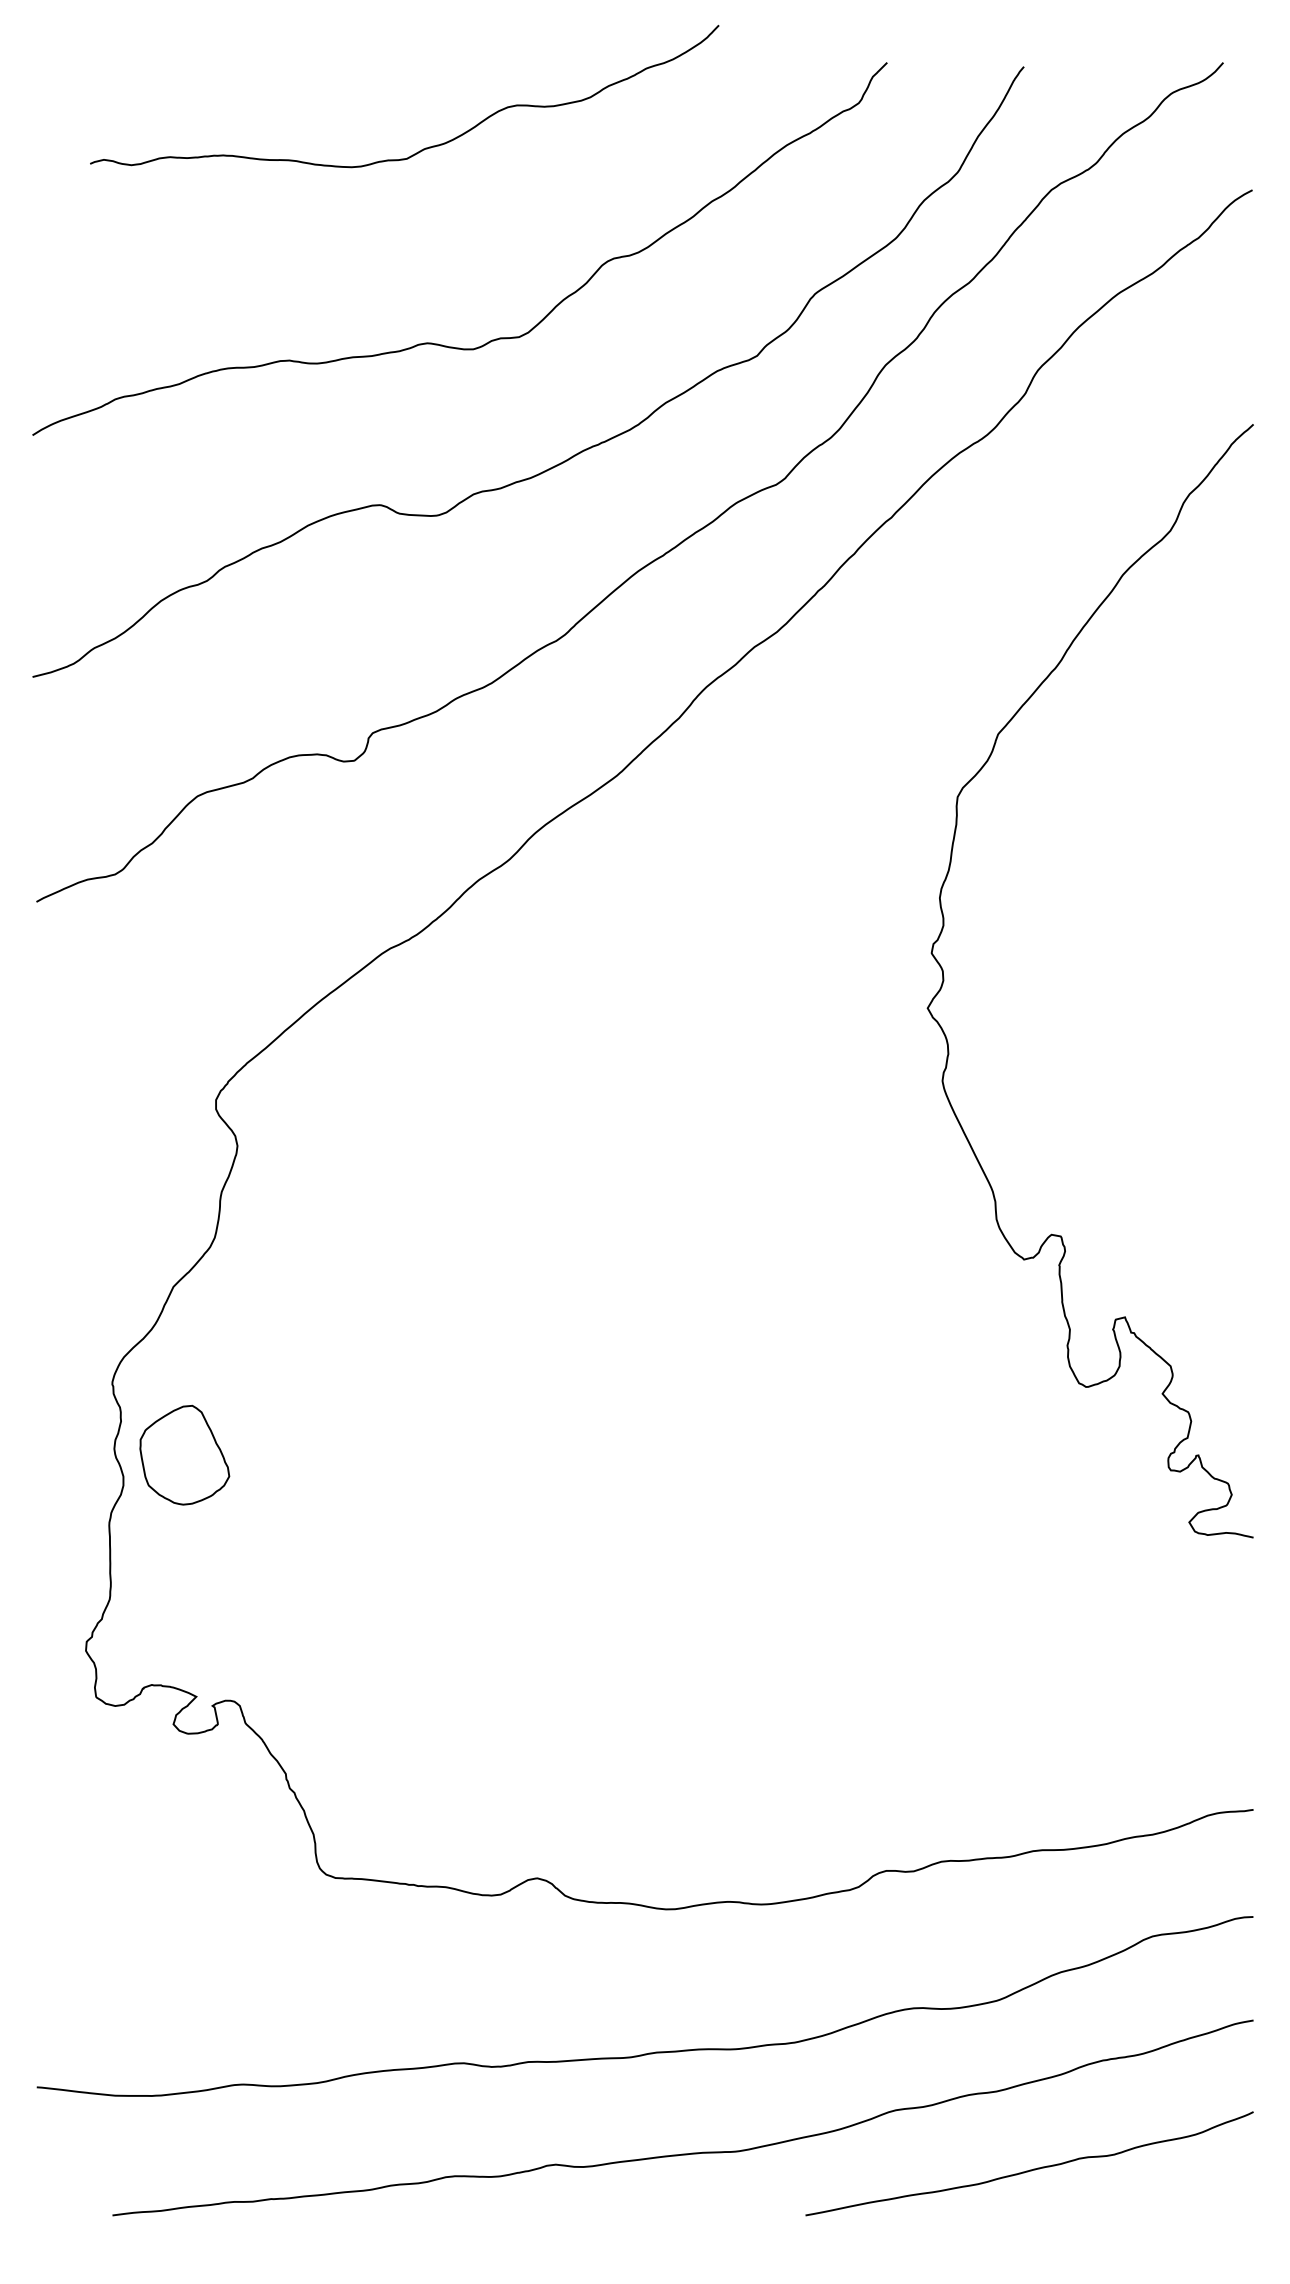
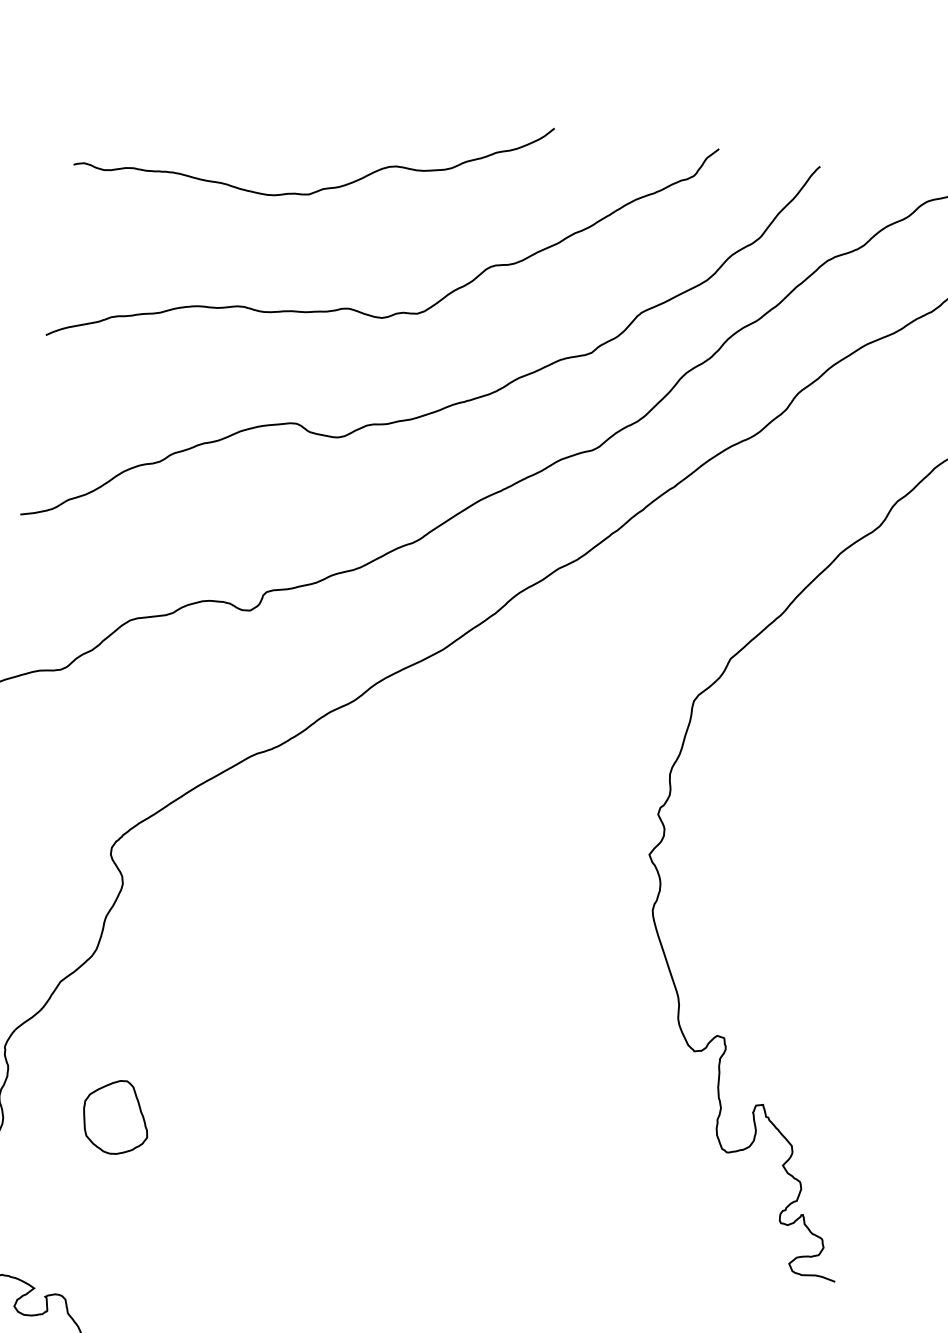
curve: (425, 147) -> (324, 188), moved
part: (184, 1454) -> (116, 1116), moved

